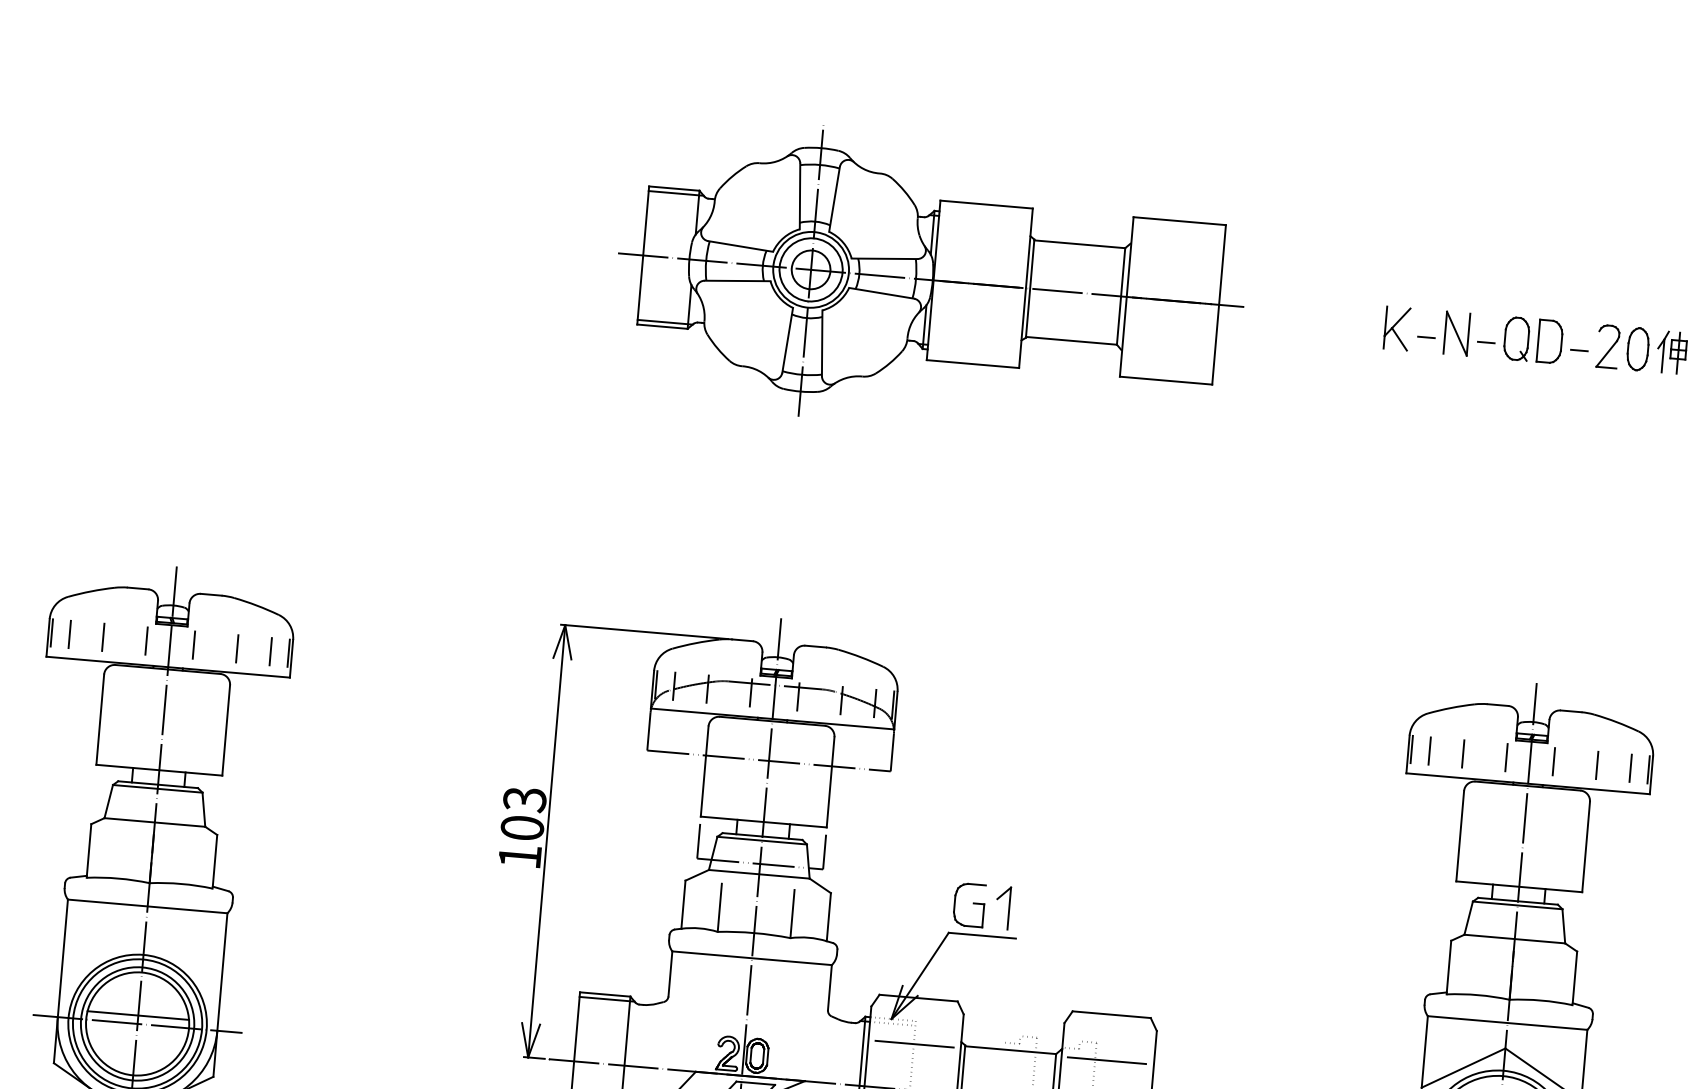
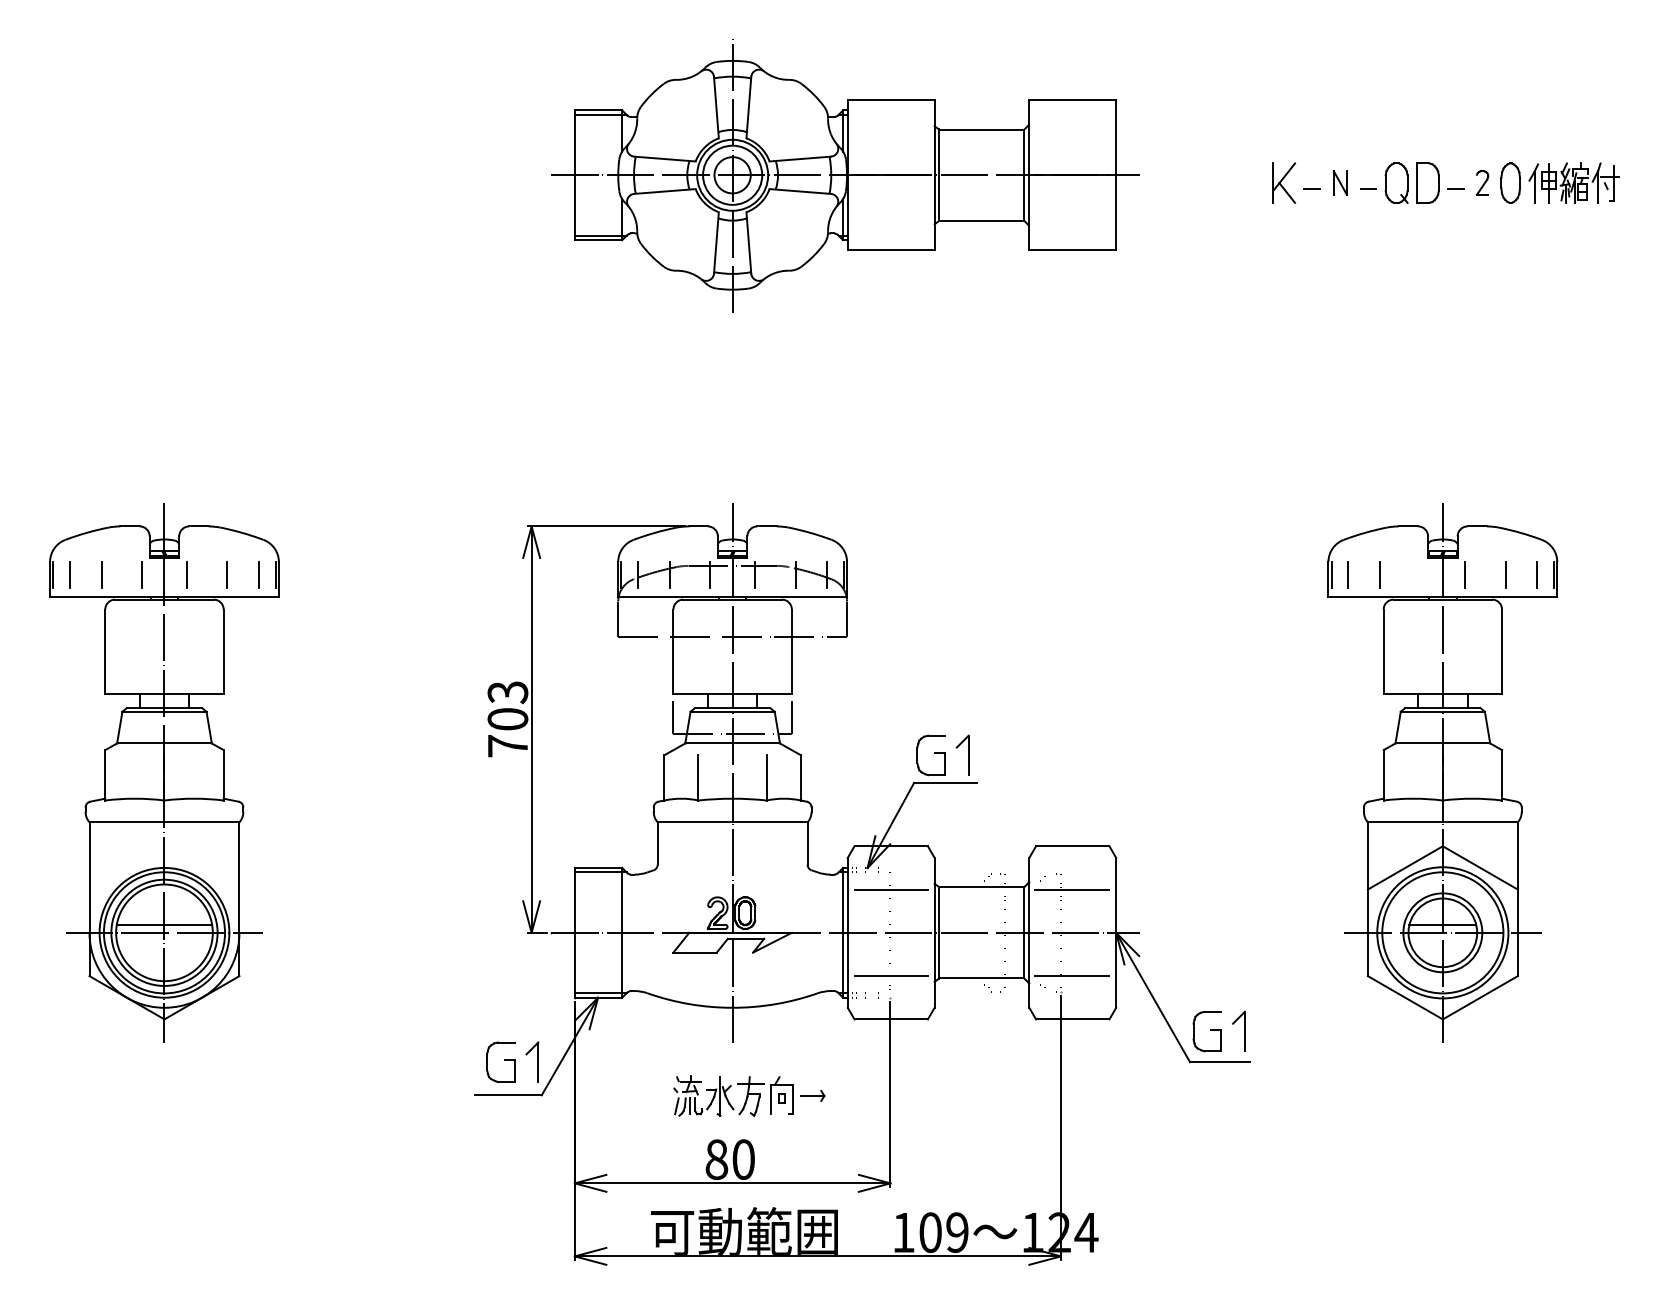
part: (1457, 332) -> (1340, 182), size x0.6
part: (1608, 345) -> (1482, 182), size x0.6
line: (1506, 757) -> (1420, 574), removed
text: (519, 857) -> (507, 746), 103 -> 703

